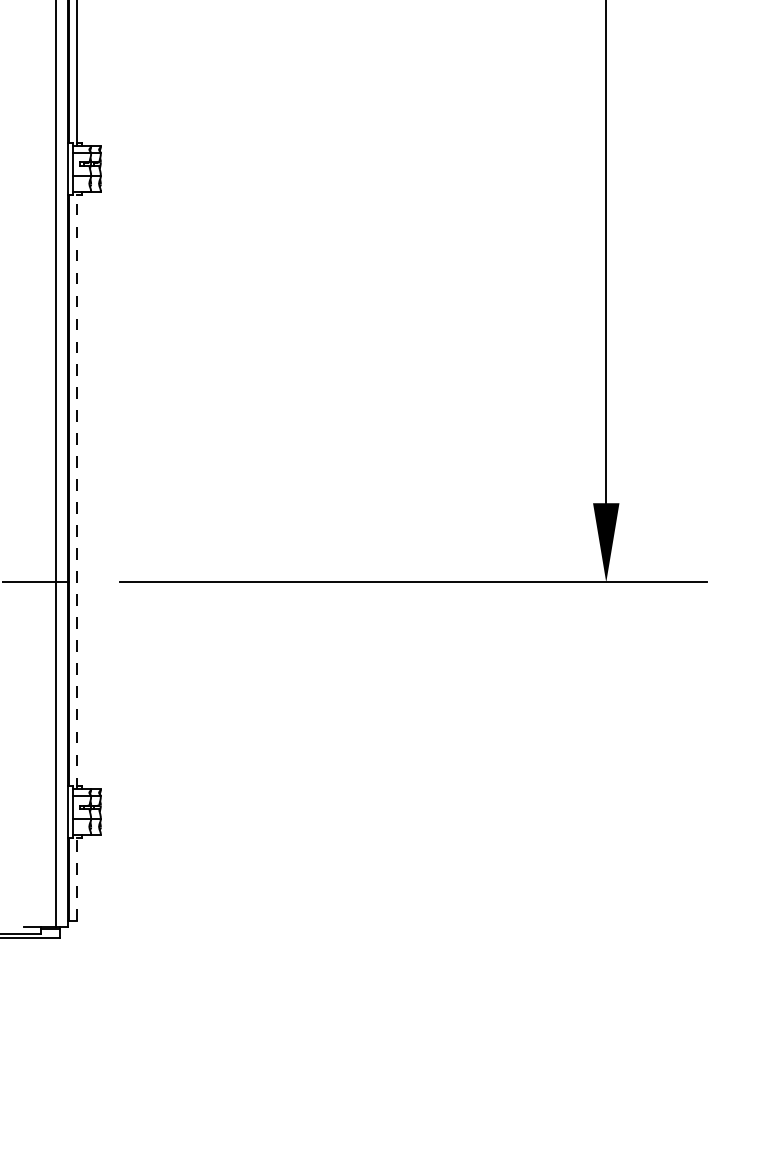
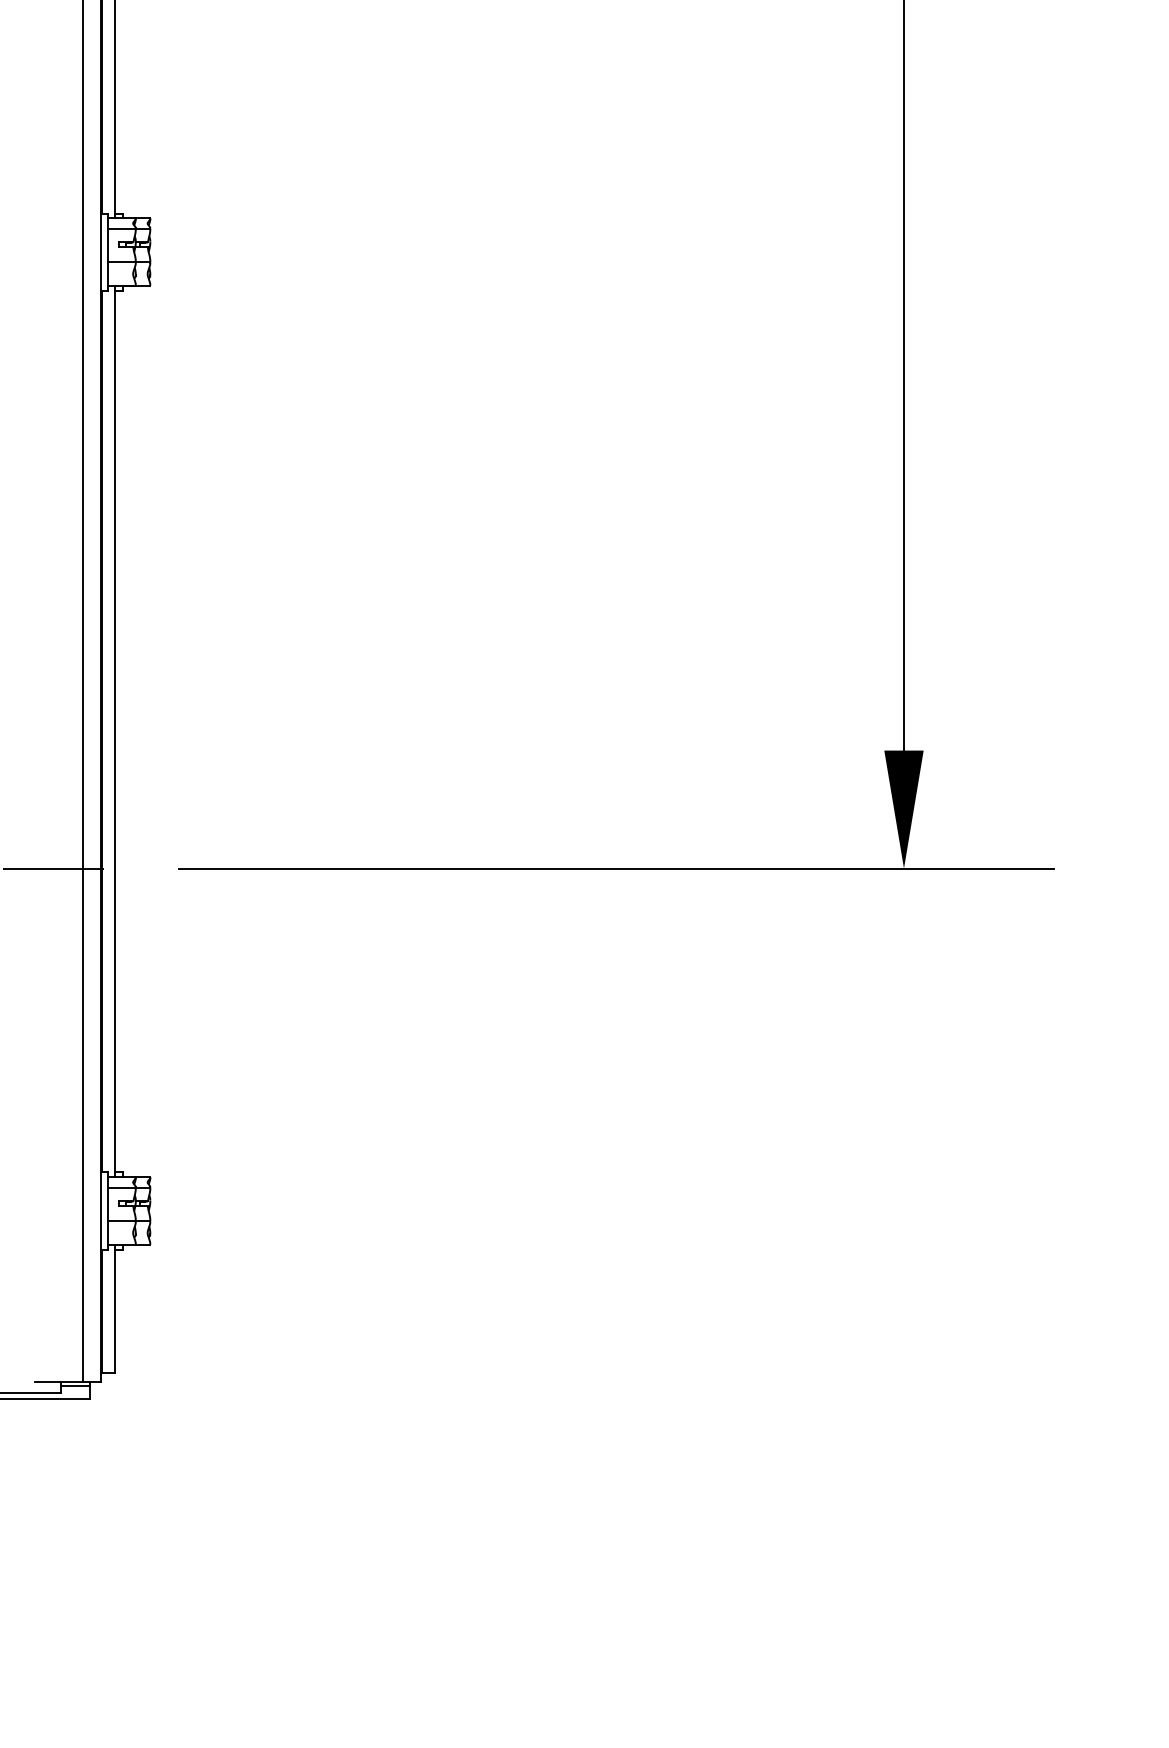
line: (77, 490) -> (115, 731), dashed -> solid
line: (77, 877) -> (115, 1308), dashed -> solid

